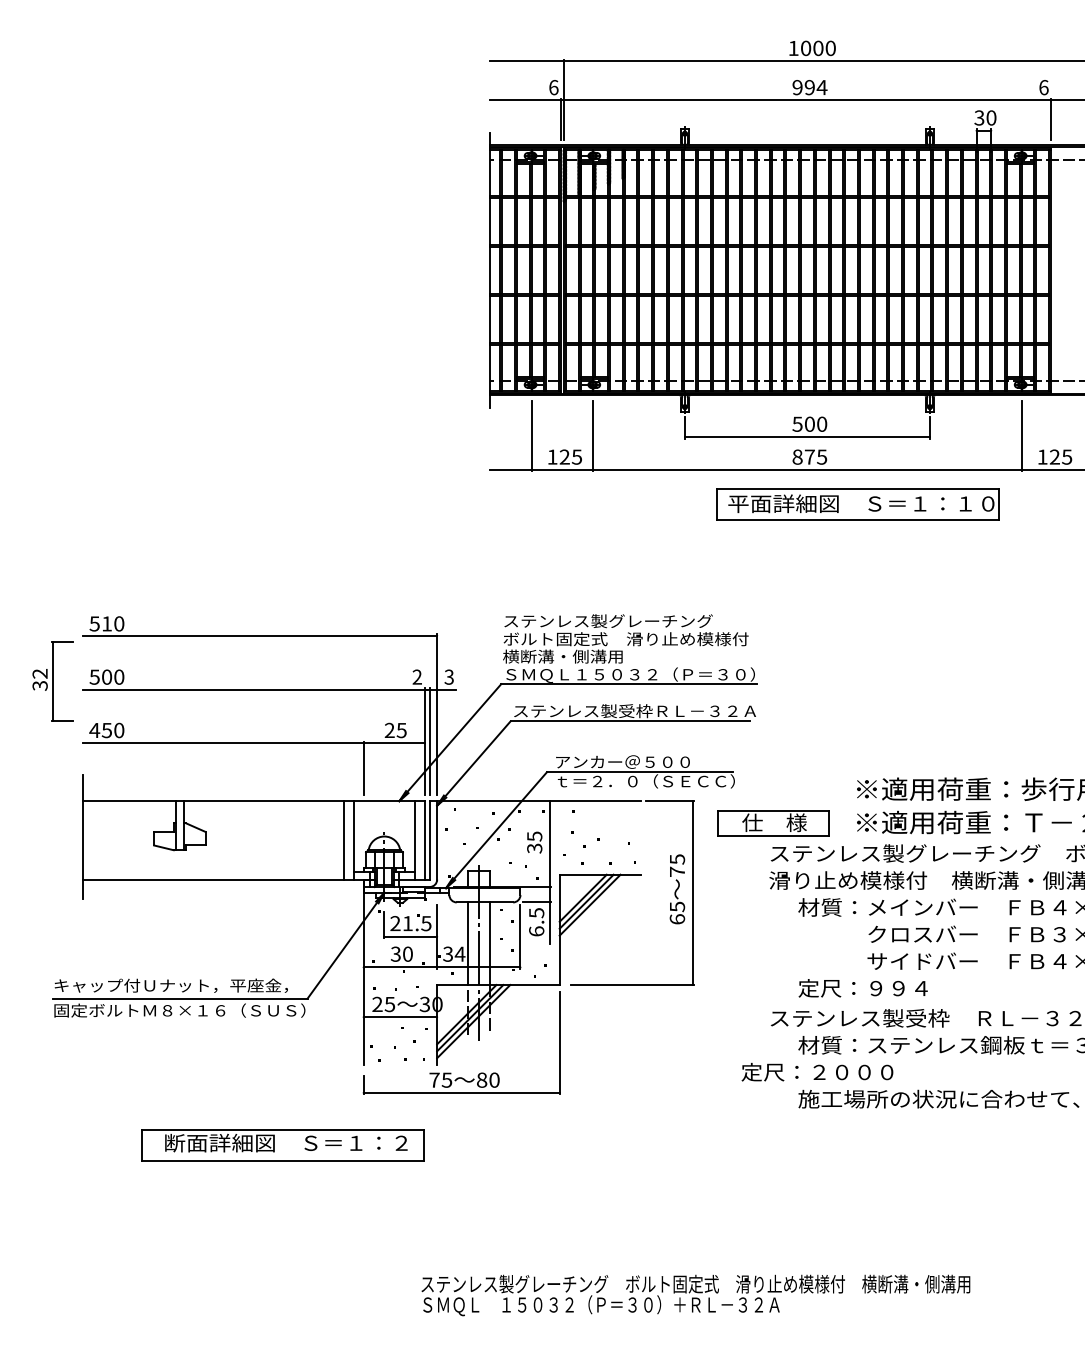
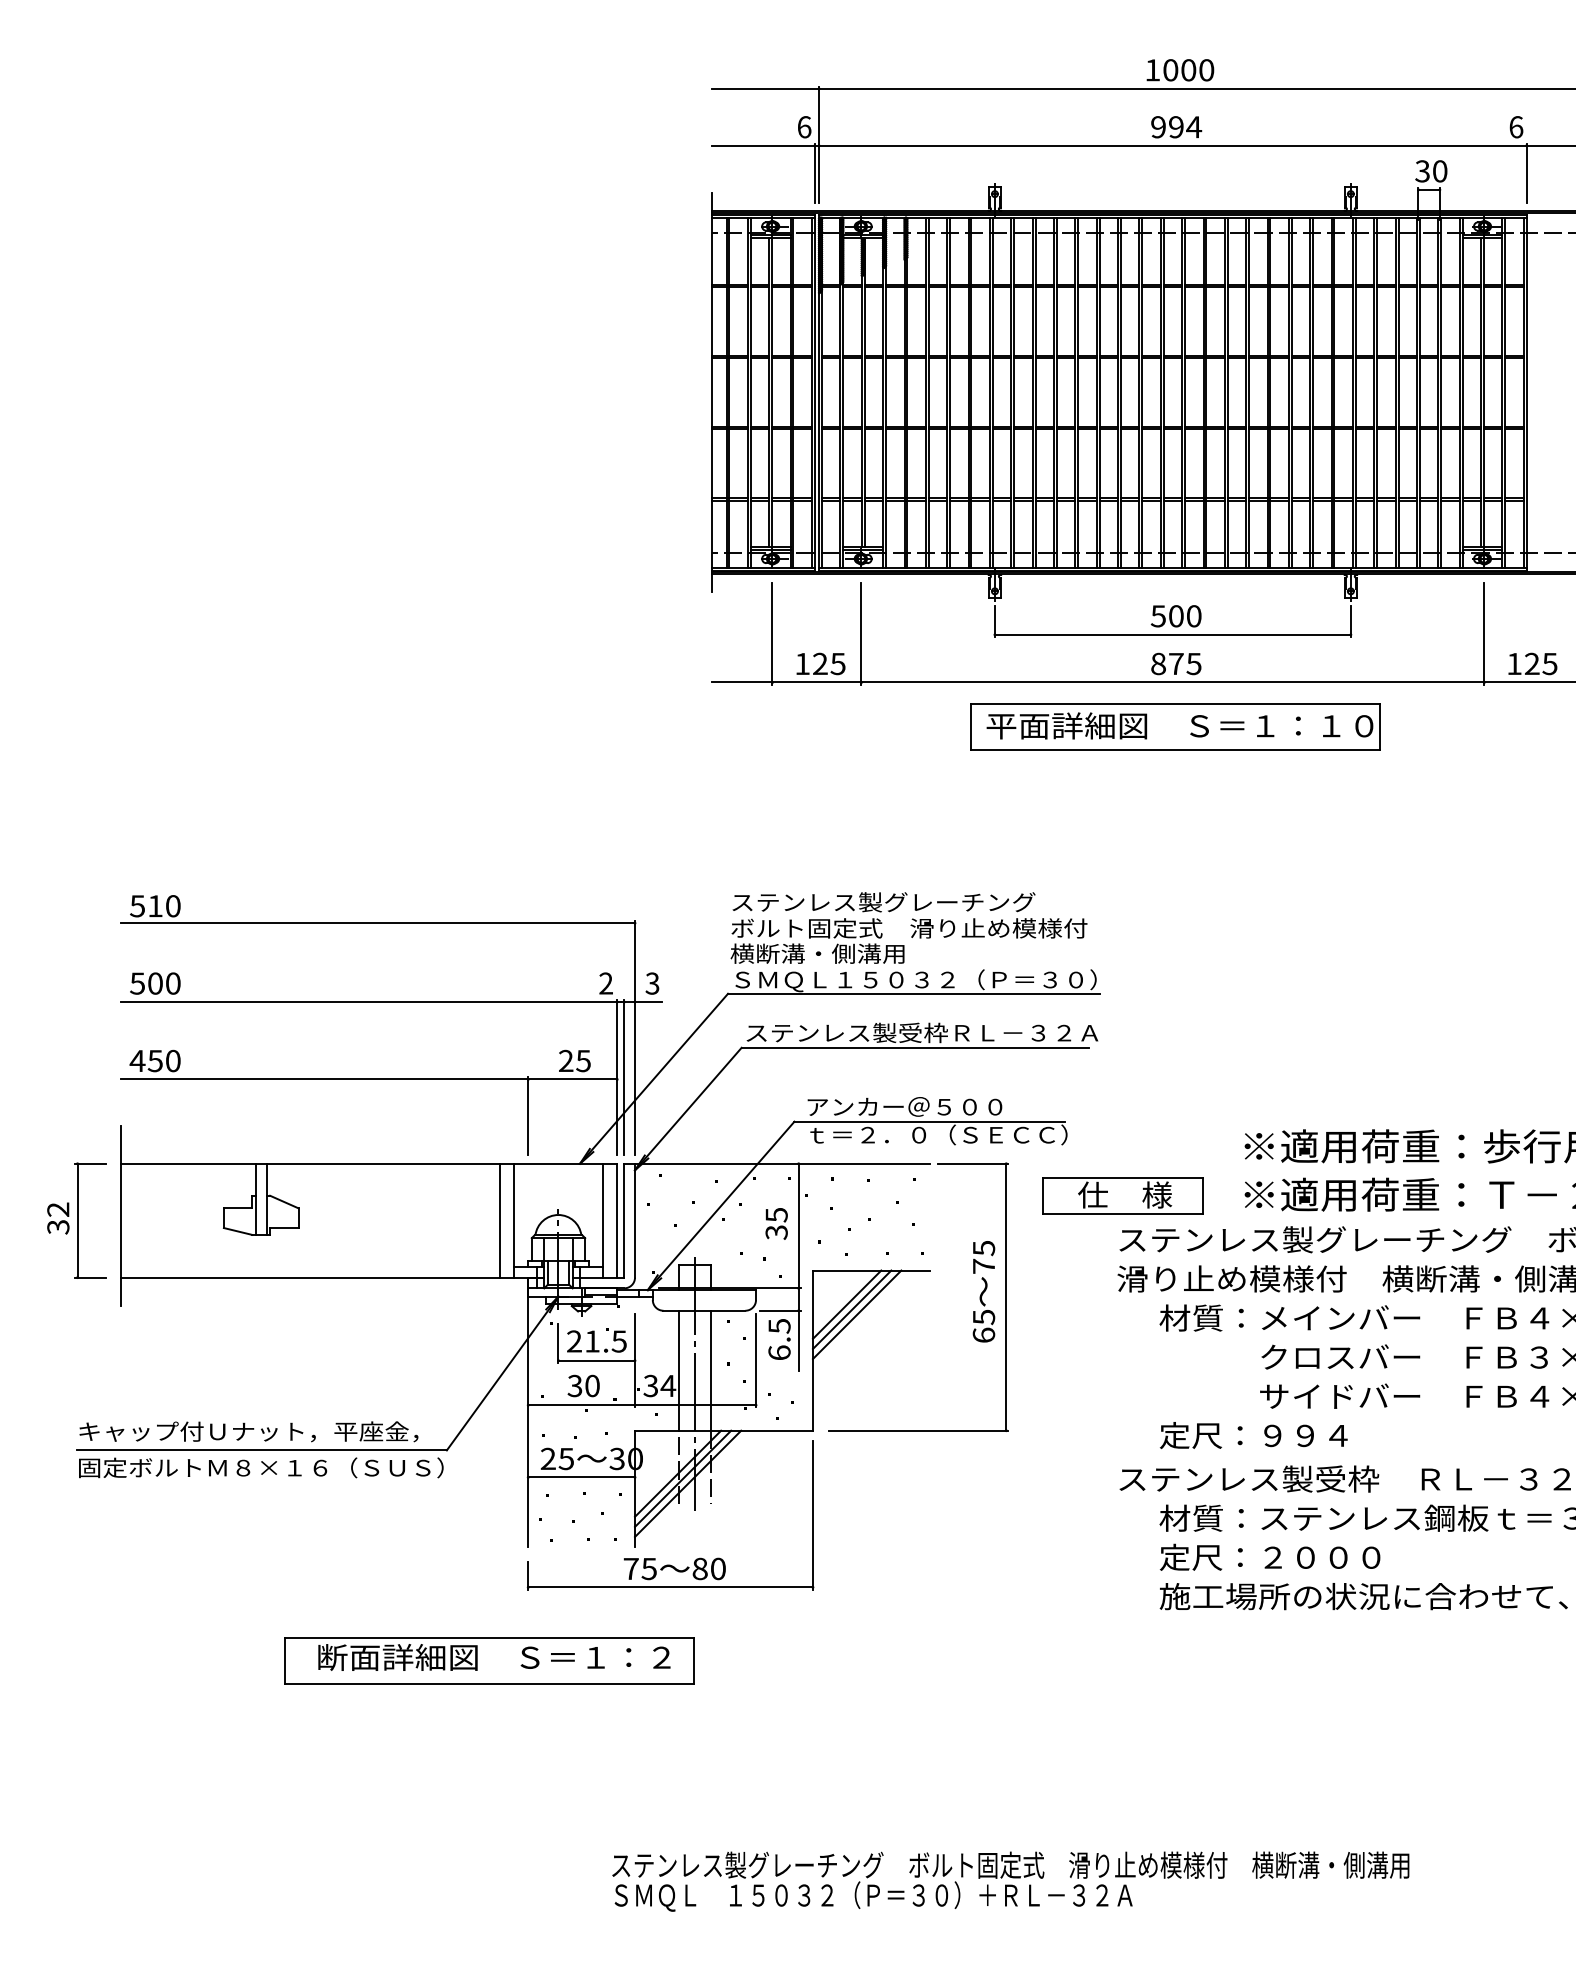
part: (857, 504) -> (1174, 726), moved
part: (52, 681) -> (76, 1220), moved
text: (817, 1071) -> (1270, 1556), moved
part: (282, 1145) -> (488, 1660), moved

